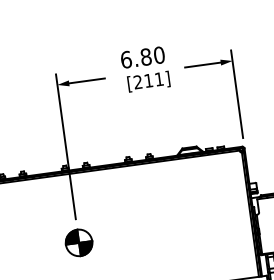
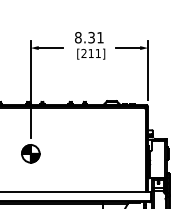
text: (142, 57) -> (89, 37), 6.80 -> 8.31

